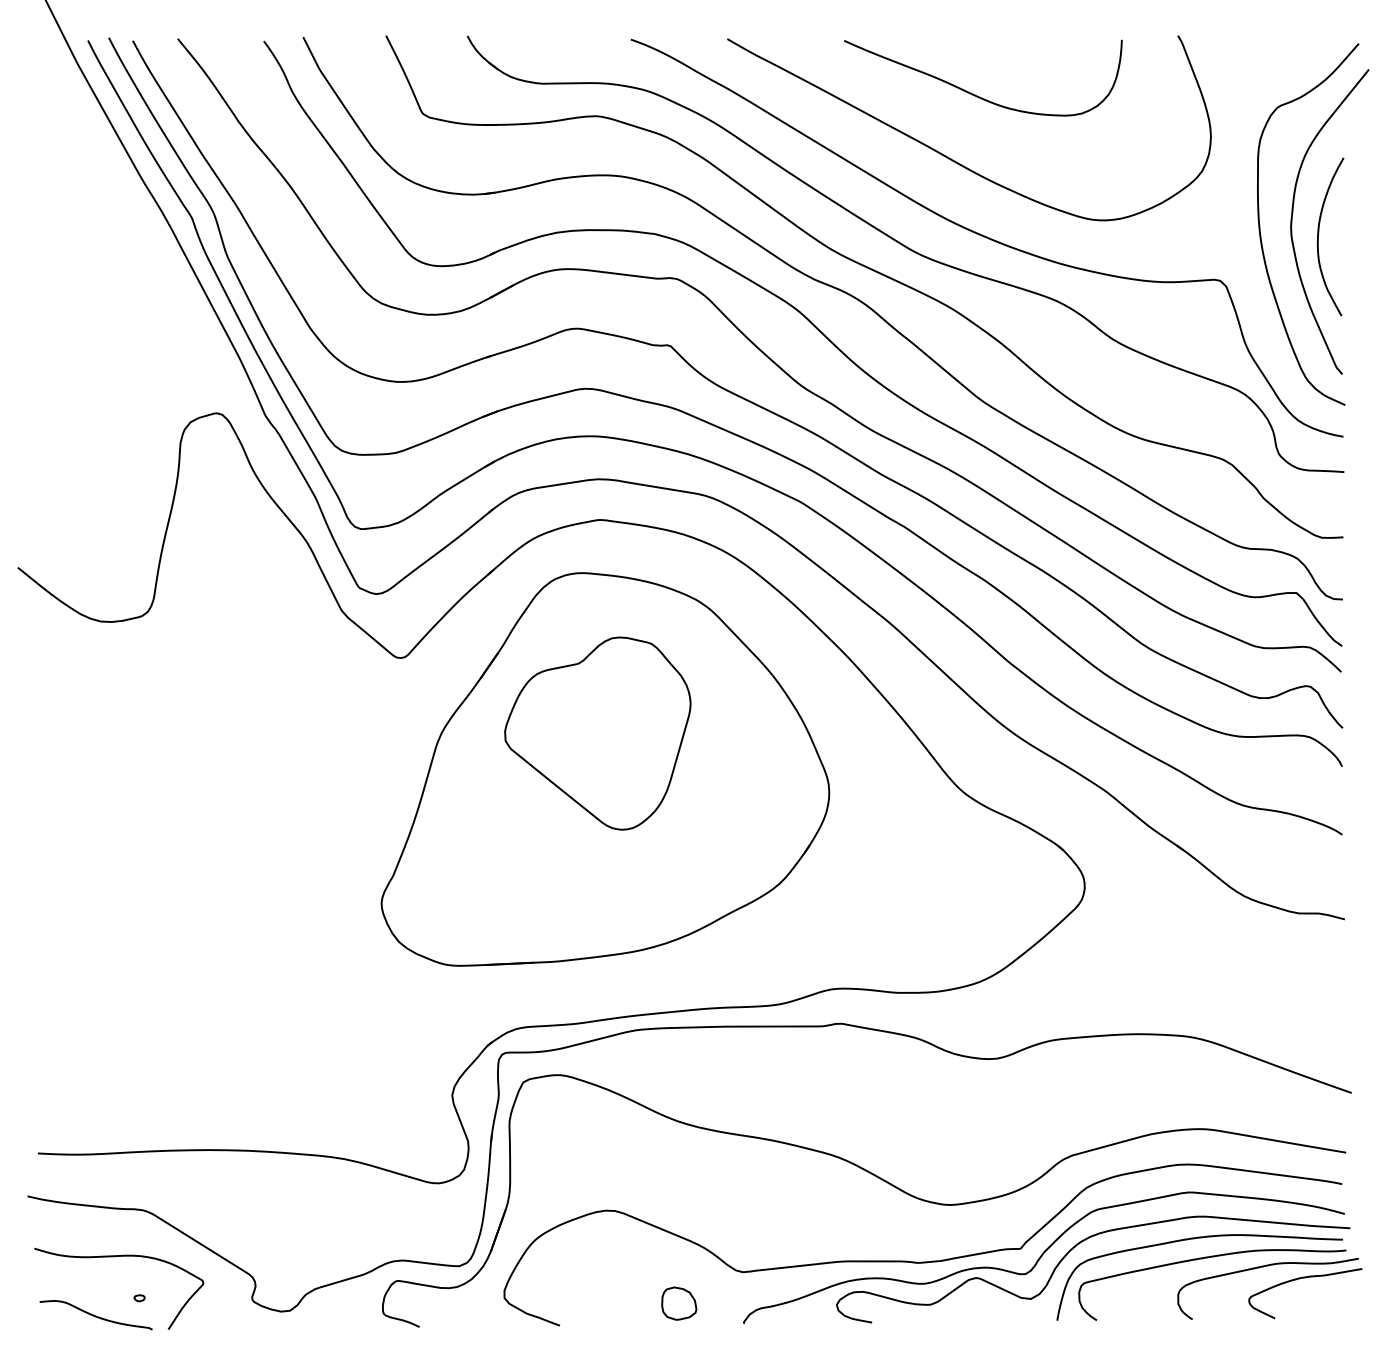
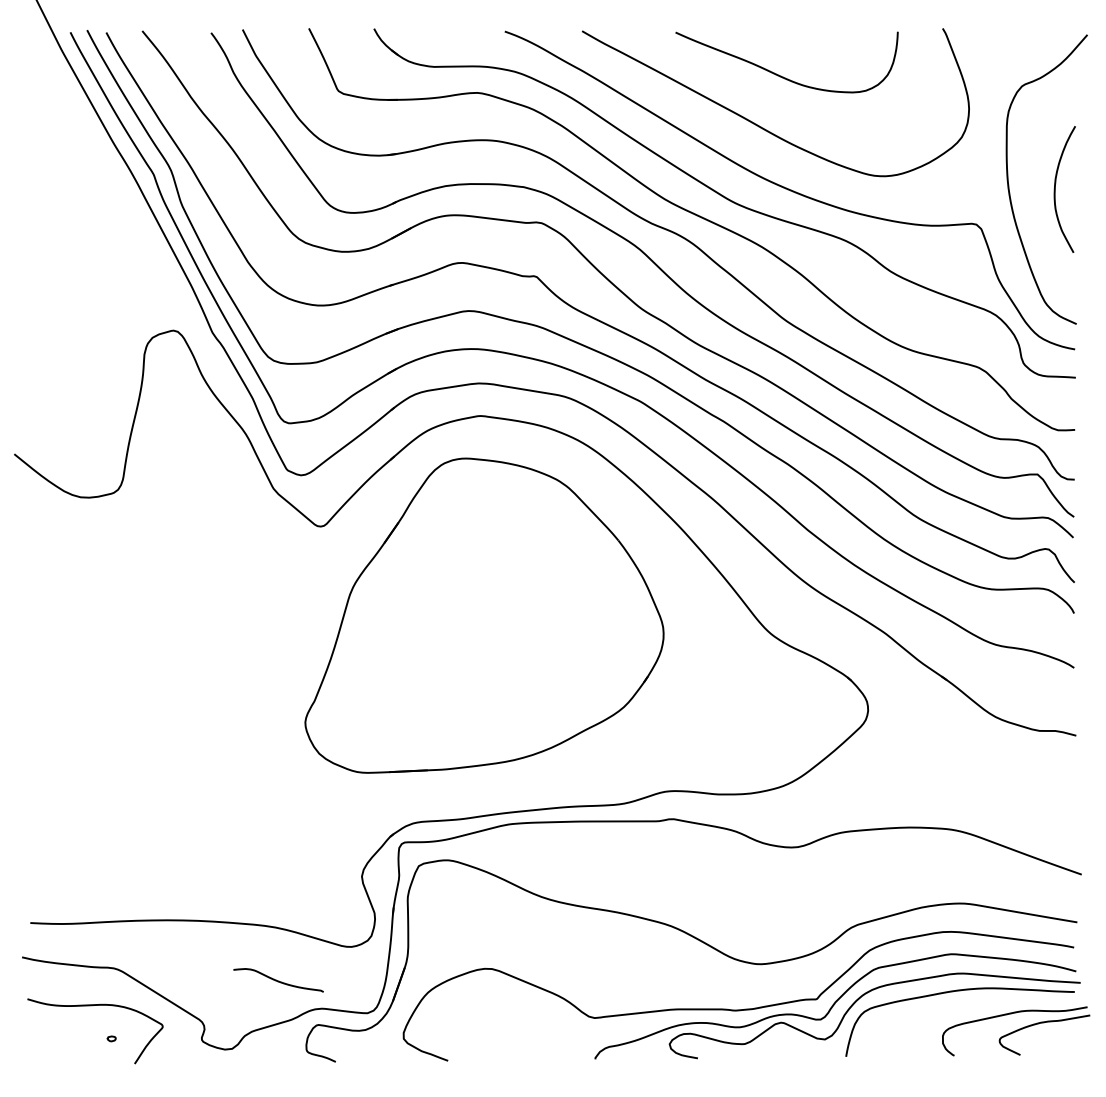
curve: (1293, 213) -> (1035, 170), removed
part: (597, 733) -> (478, 586), removed
curve: (1208, 1258) -> (967, 1007), removed
part: (679, 1303) -> (543, 1043), removed
curve: (95, 1315) -> (278, 980), moved

